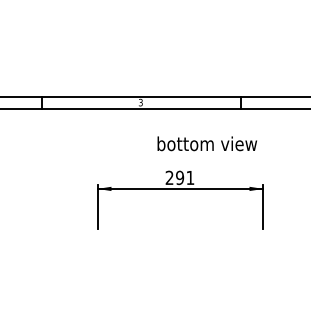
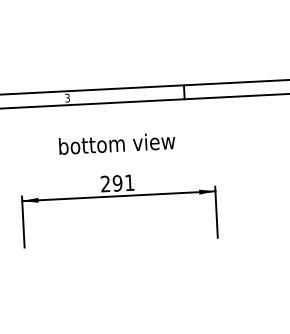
text: (206, 143) -> (116, 143), moved

